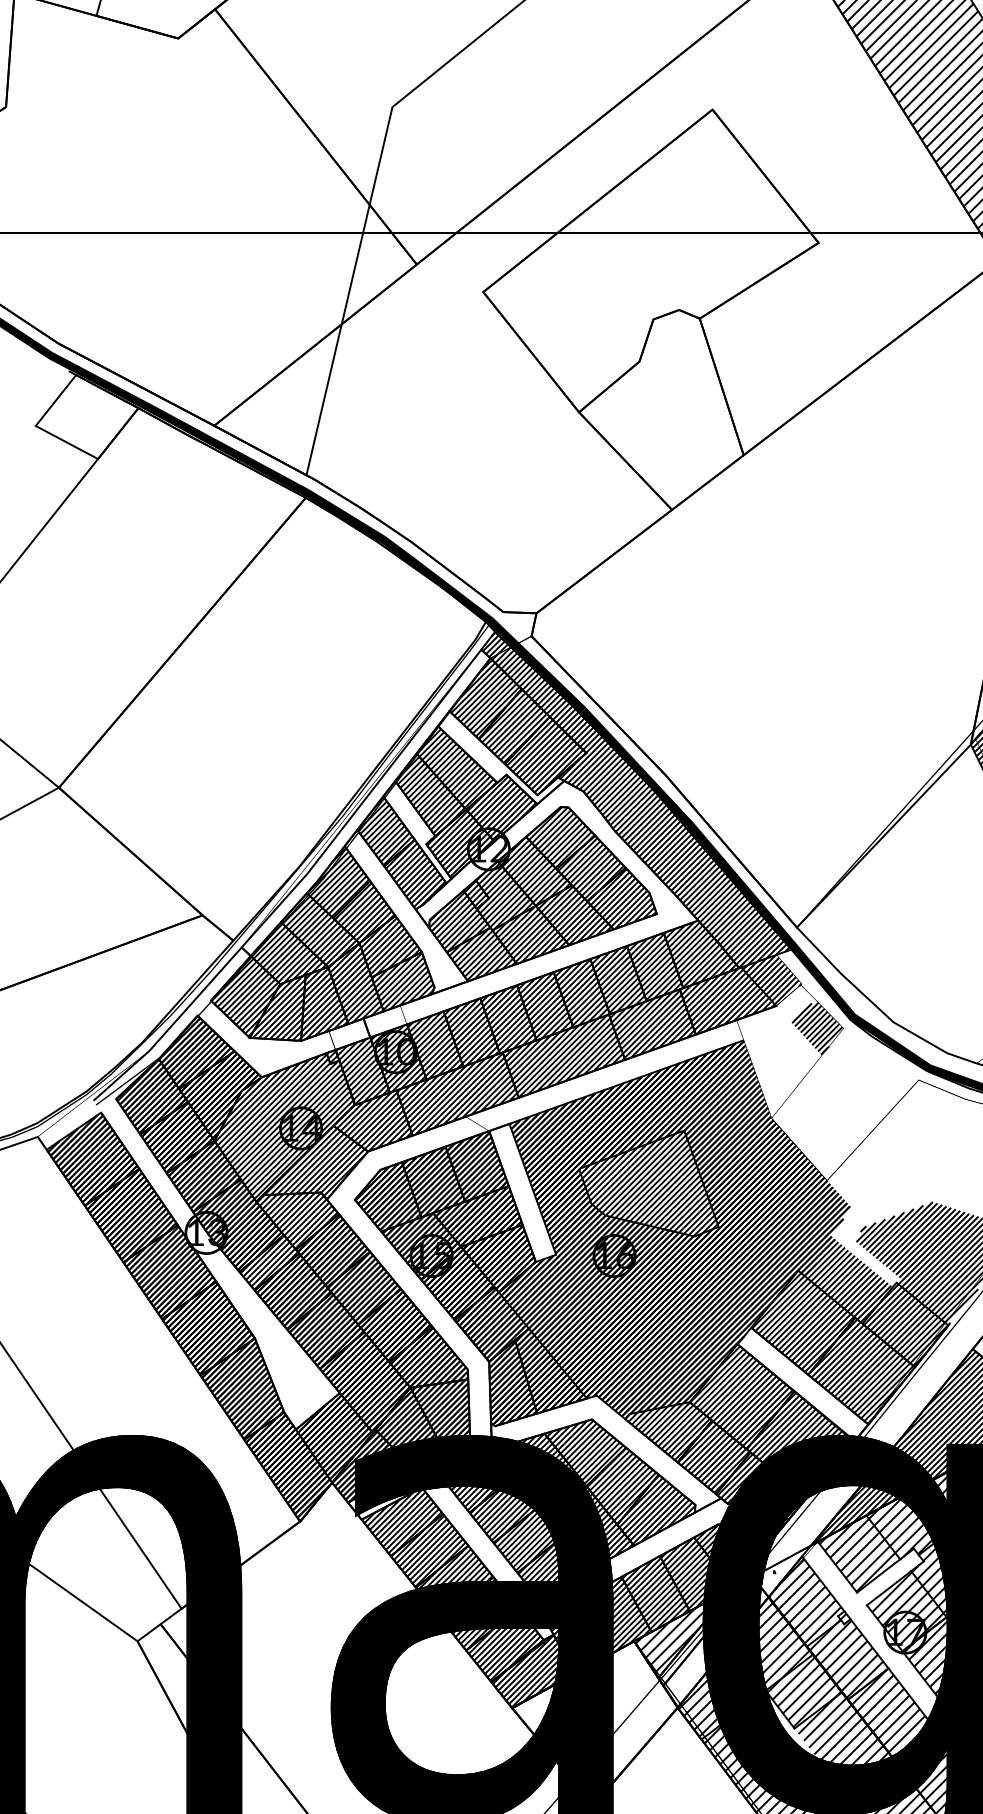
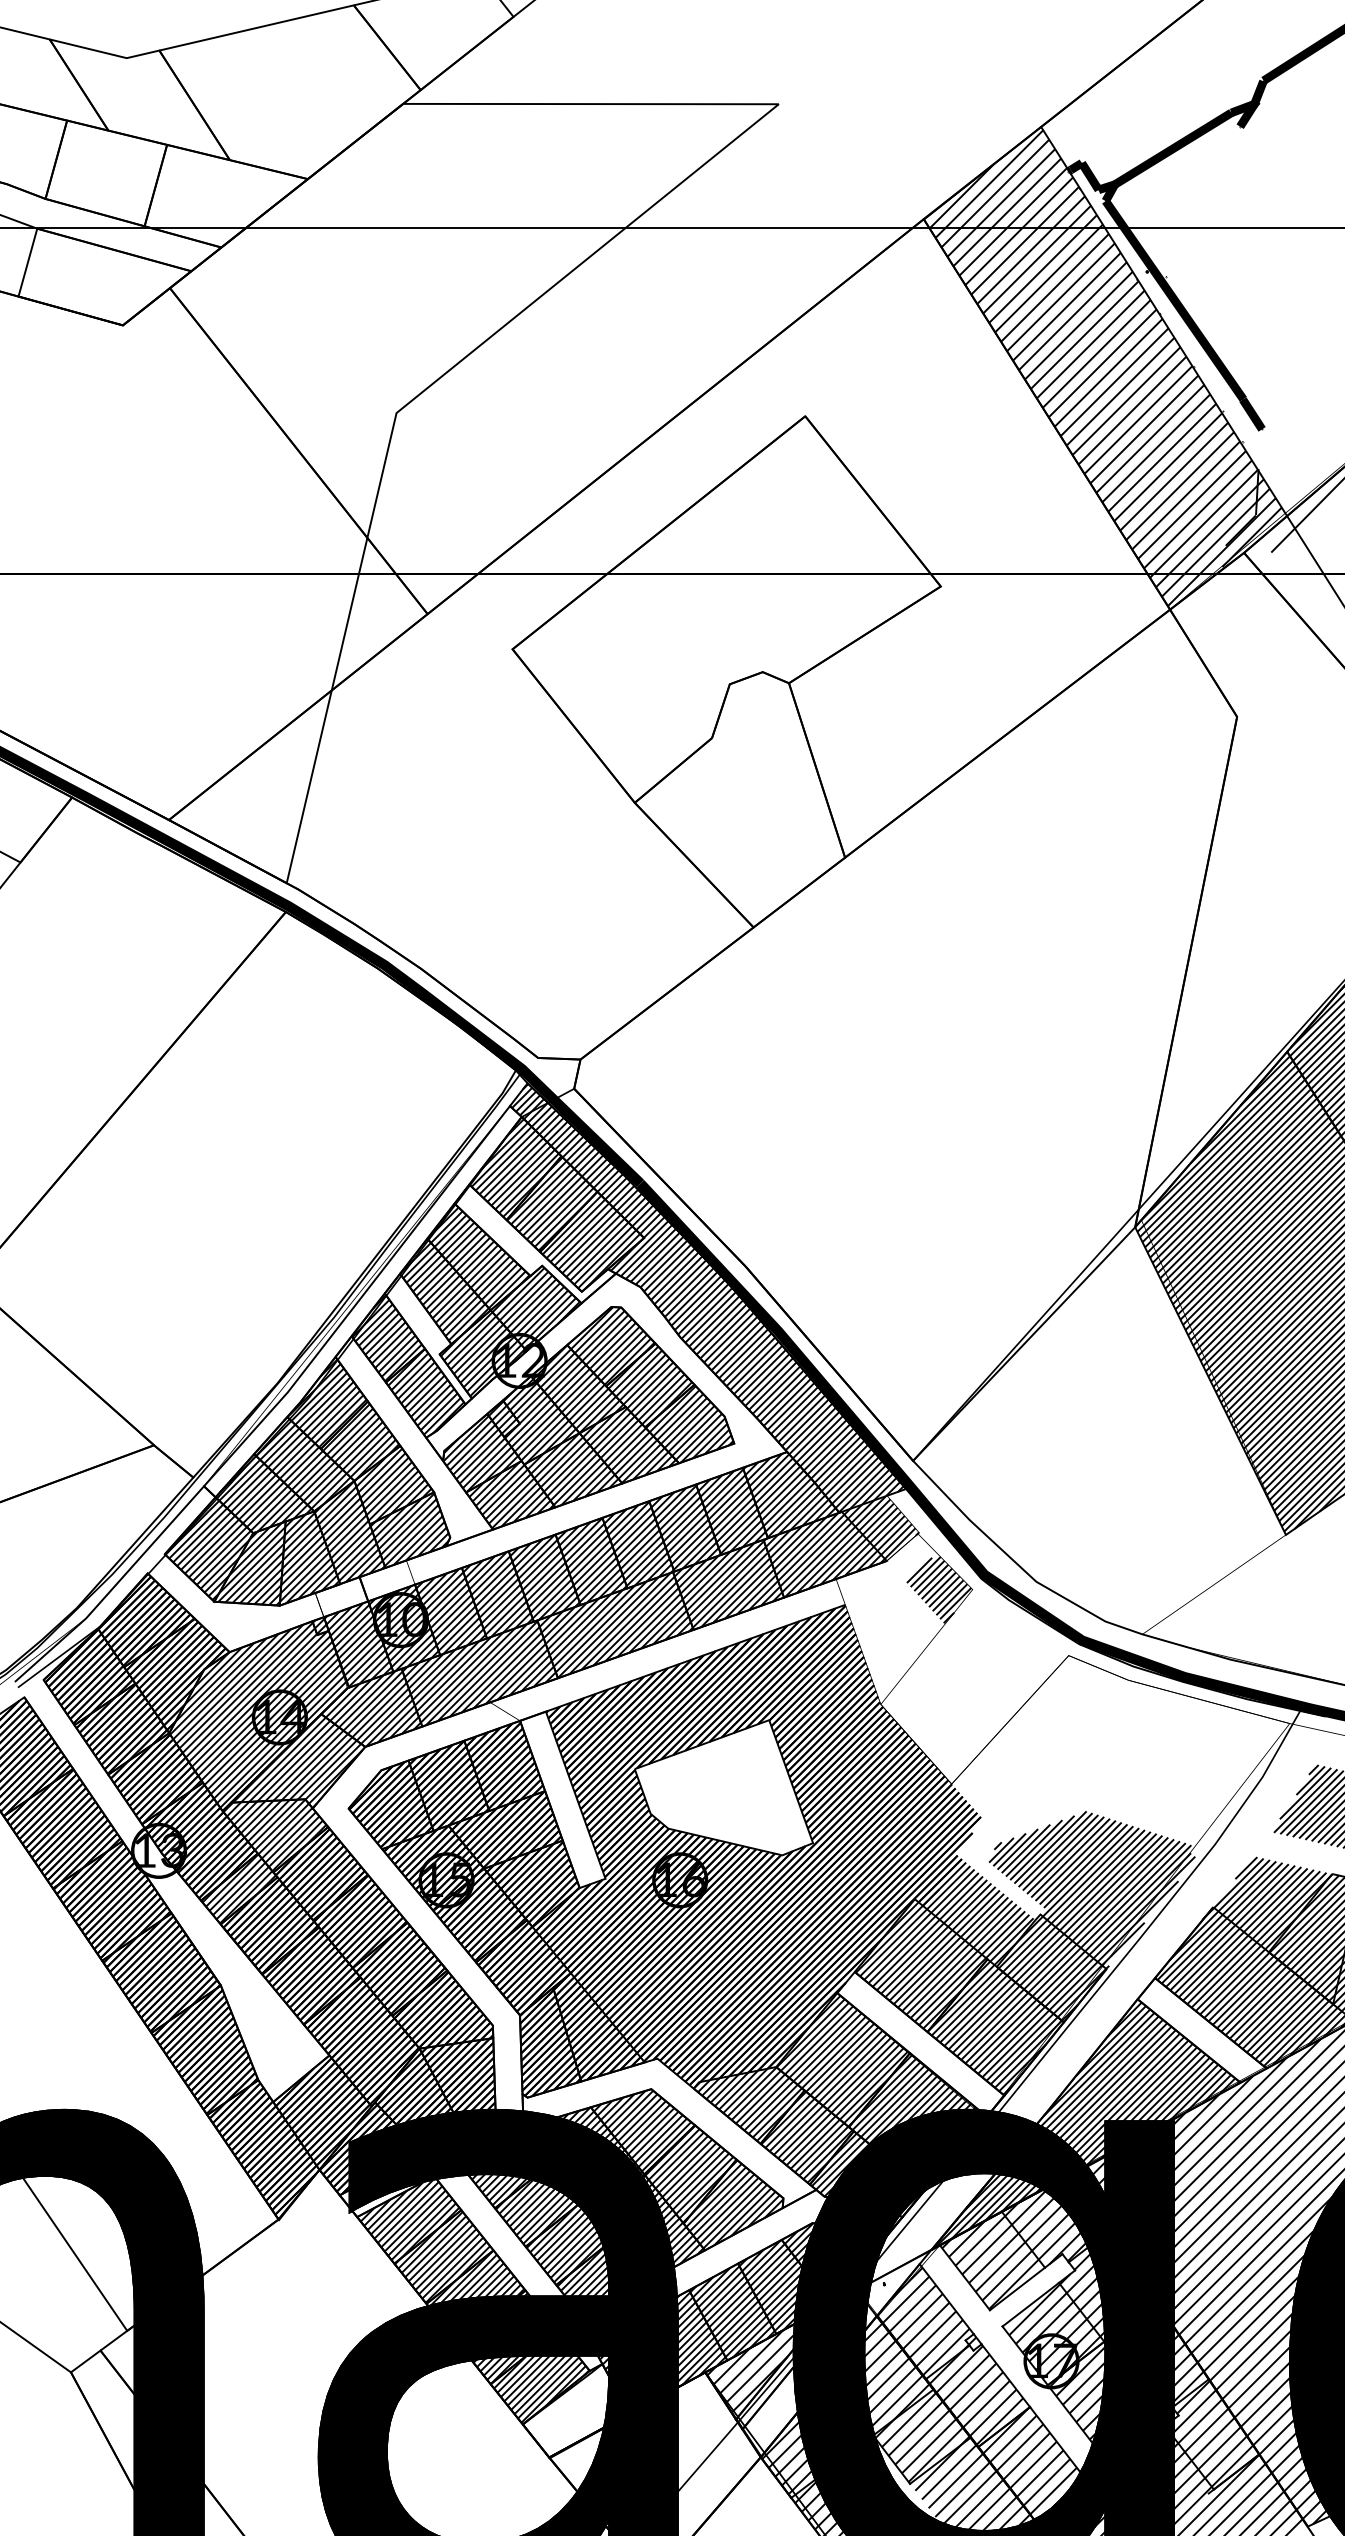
hatch: (648, 1183) -> (723, 1787), removed
hatch: (532, 1671) -> (575, 2410), removed

